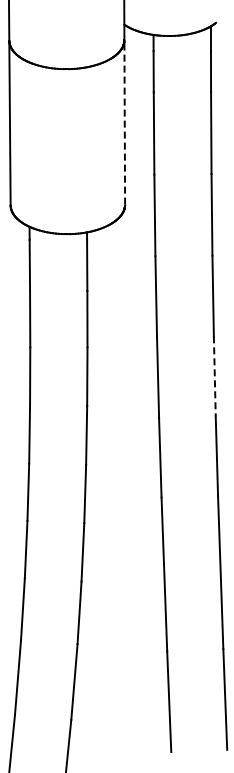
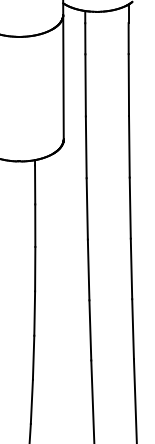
line: (124, 121) -> (63, 76), dashed -> solid
line: (214, 376) -> (131, 269), dashed -> solid

